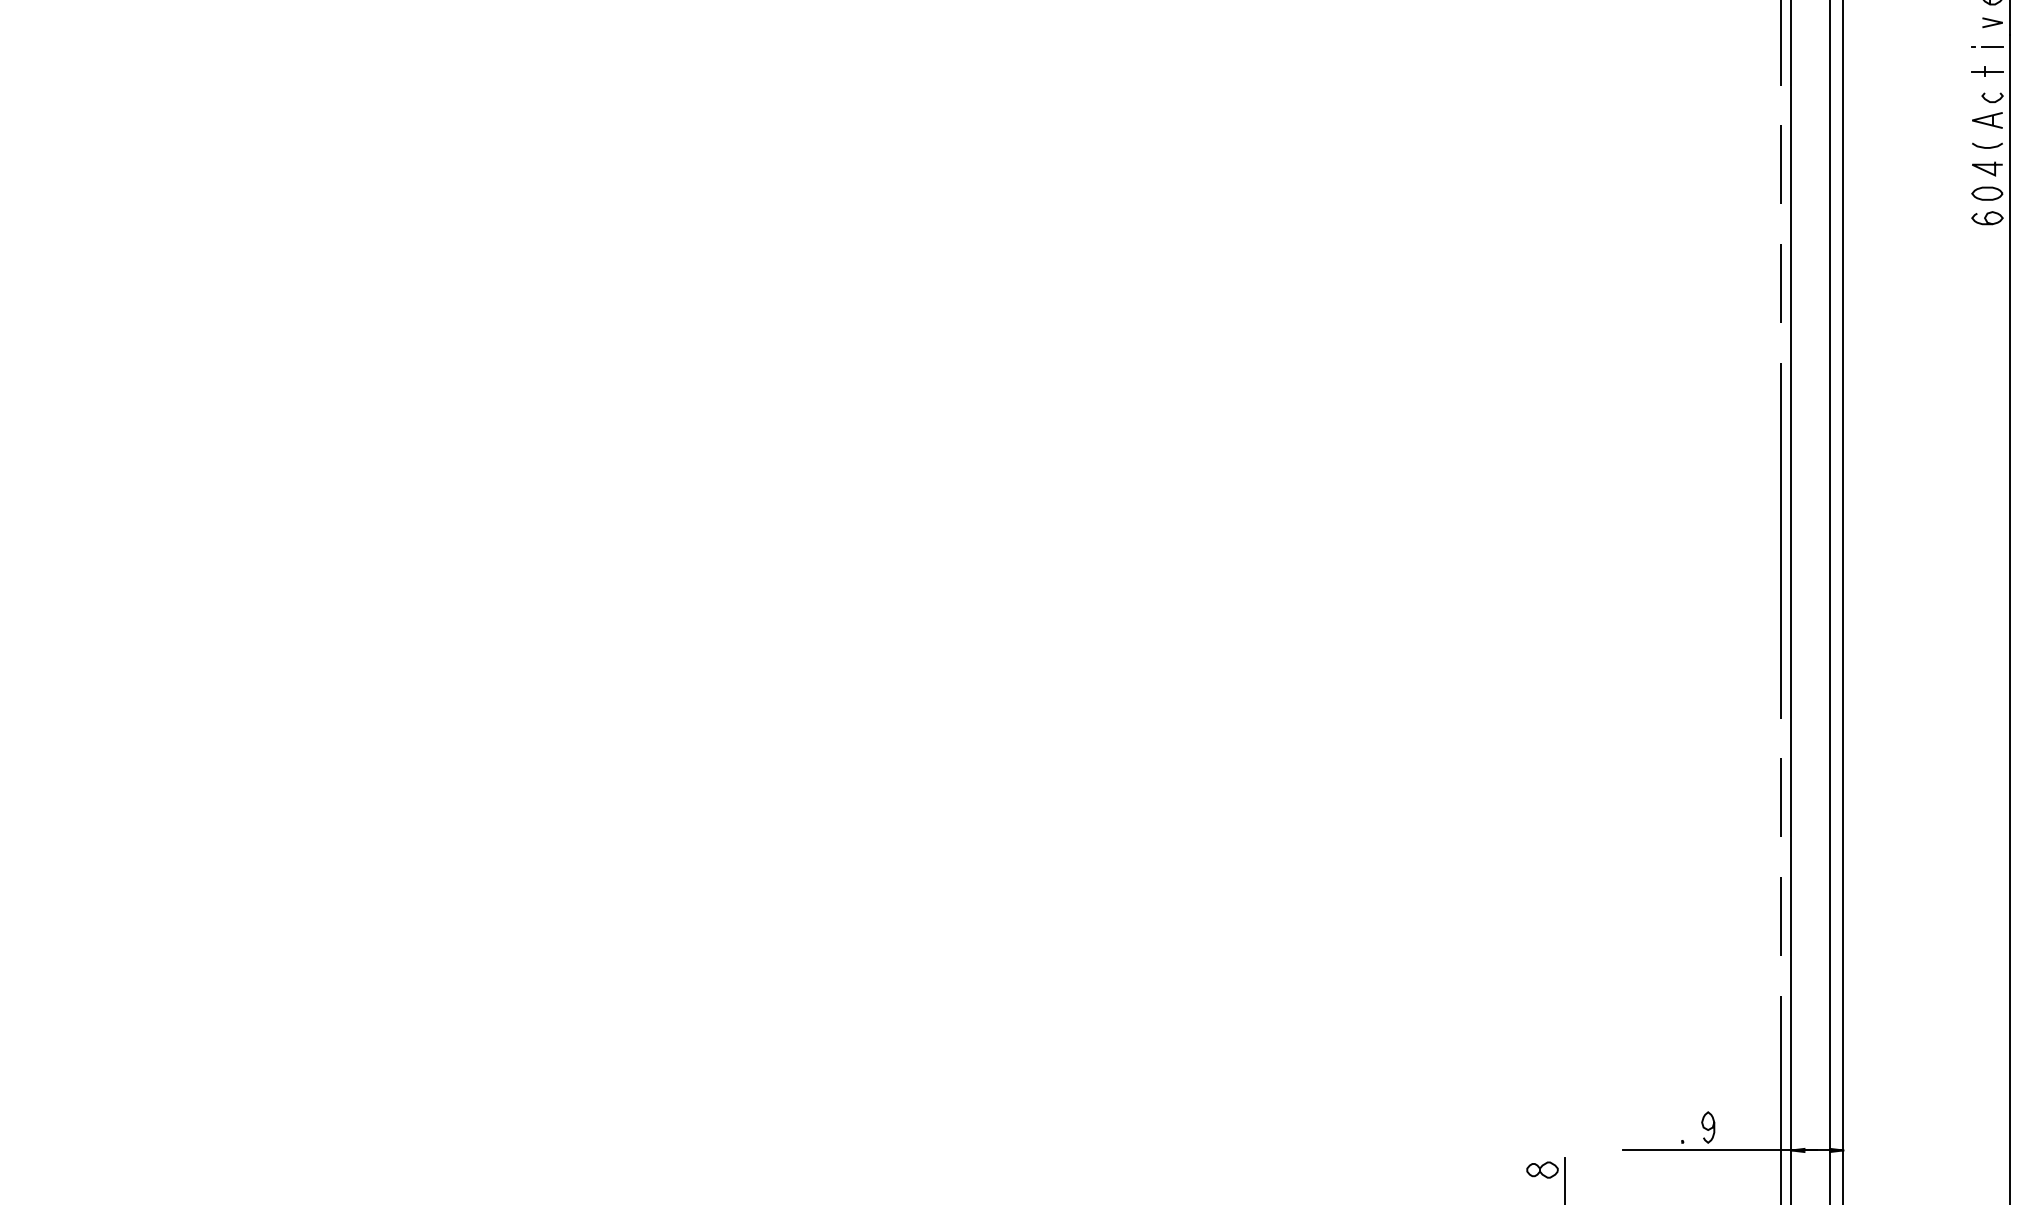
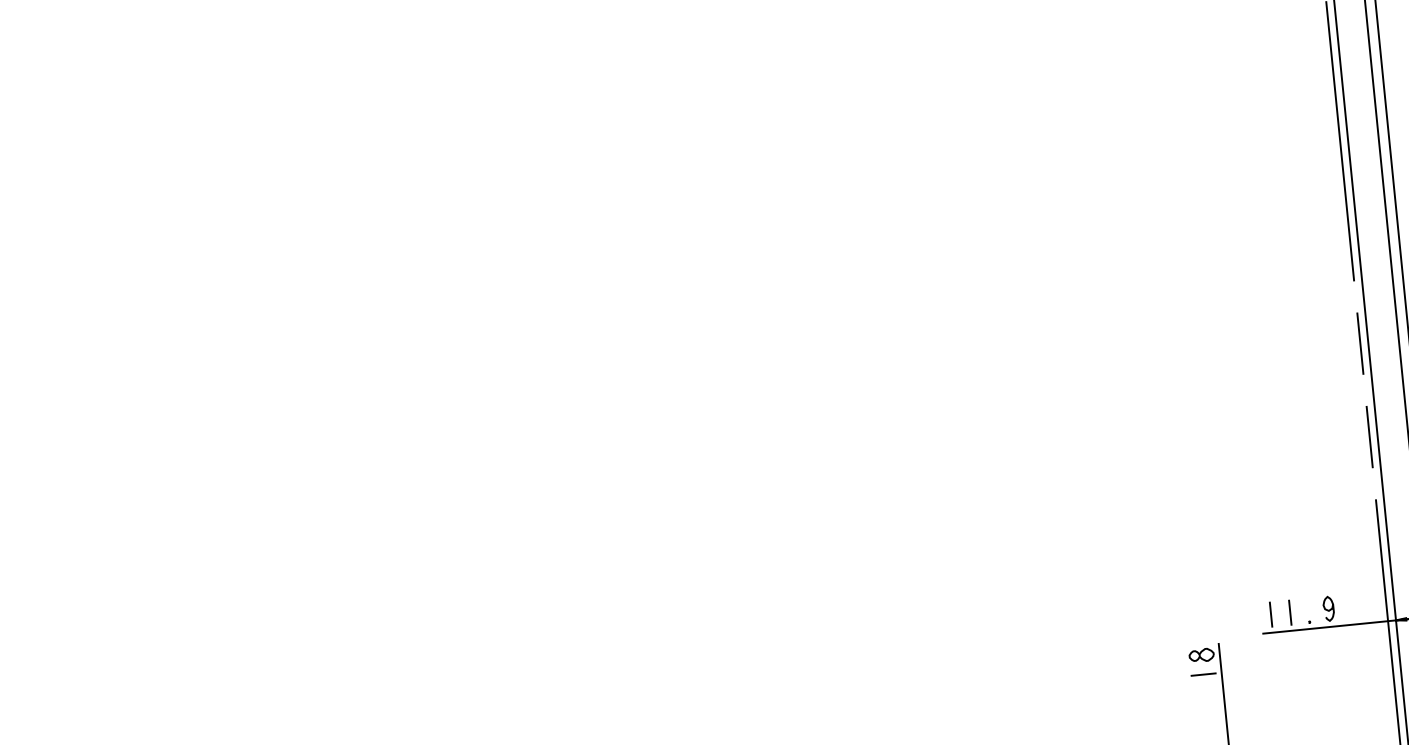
line: (1634, 1127) -> (1270, 614), added
line: (1659, 1127) -> (1290, 612), added
line: (1542, 1194) -> (1203, 674), added

